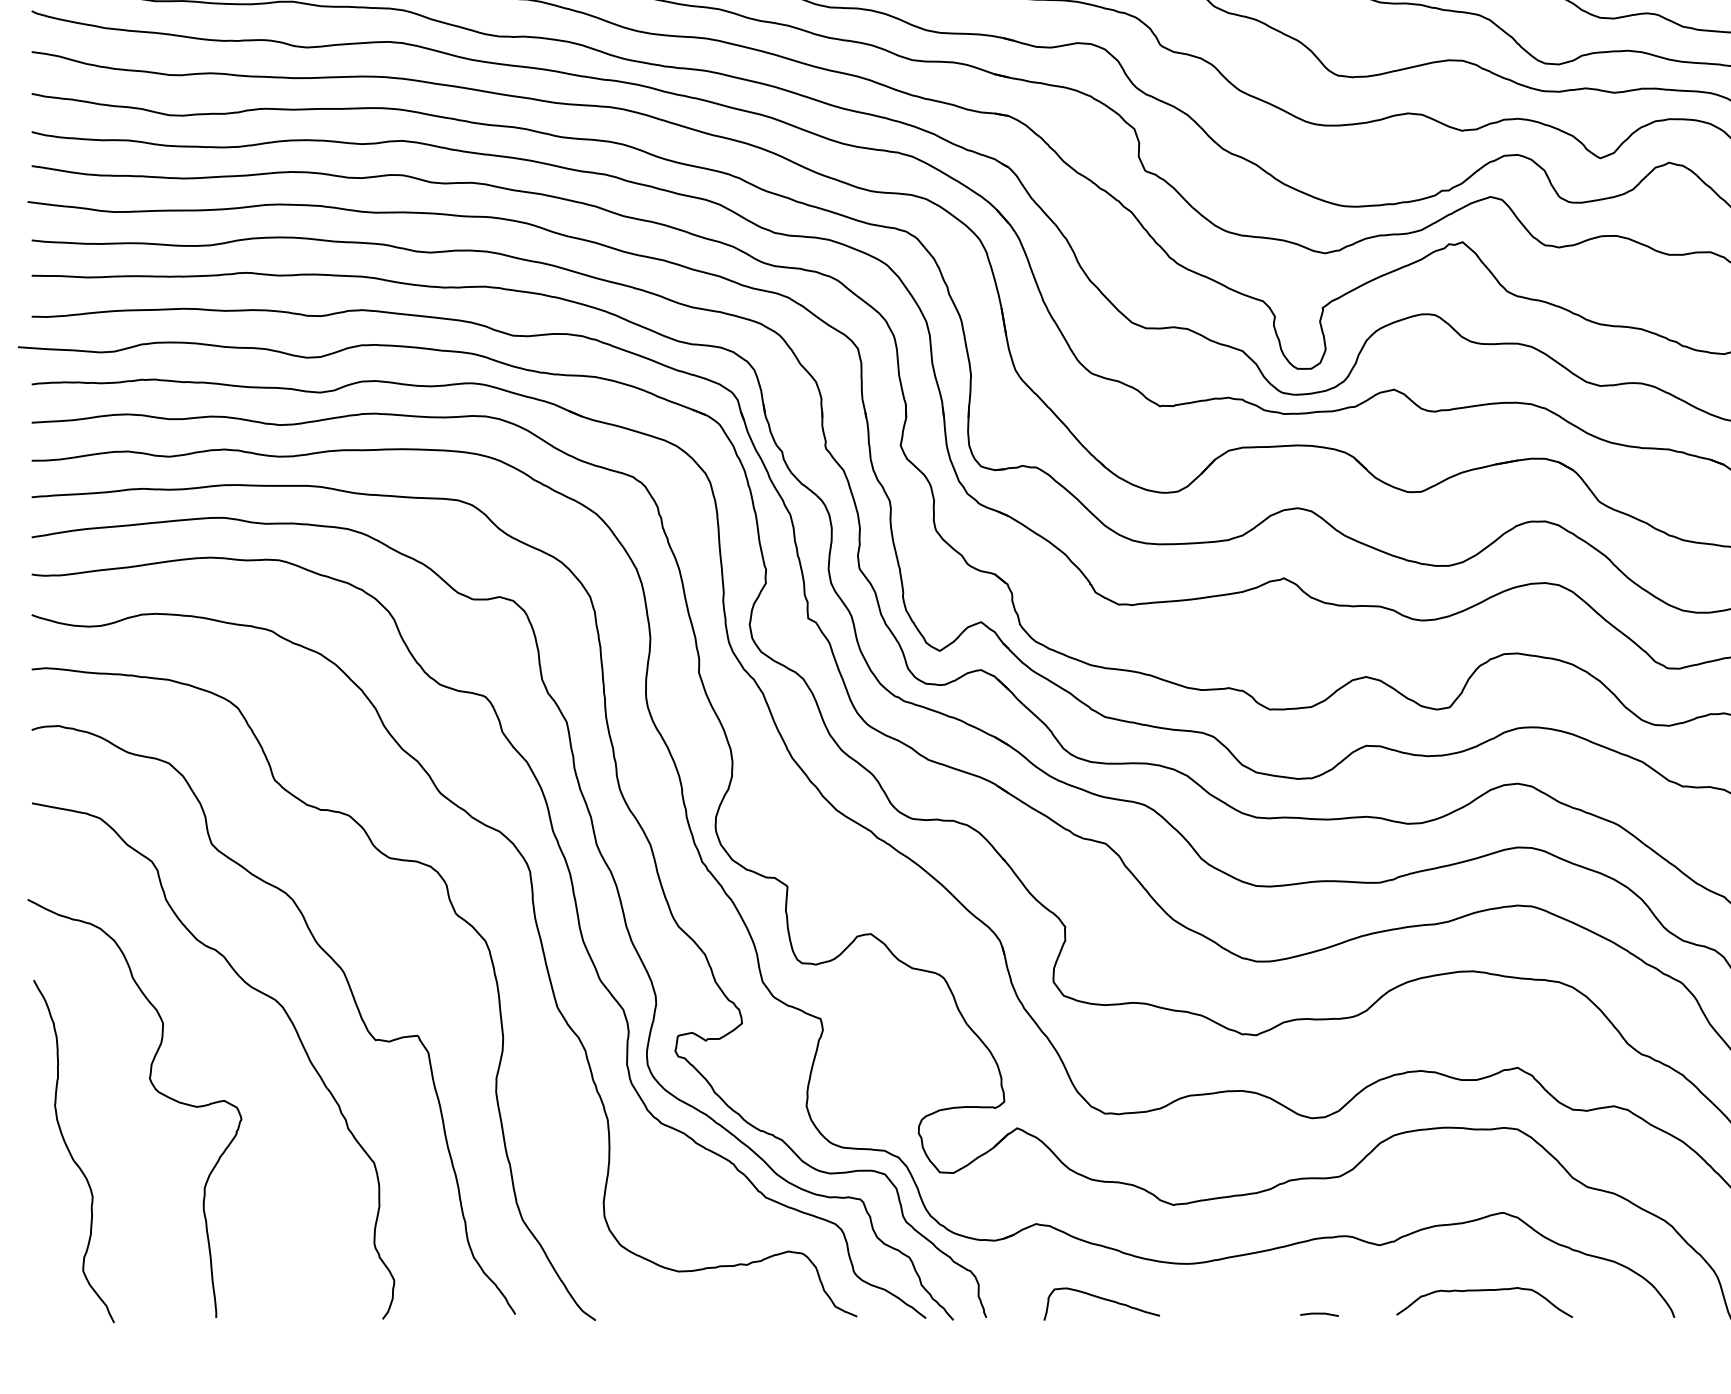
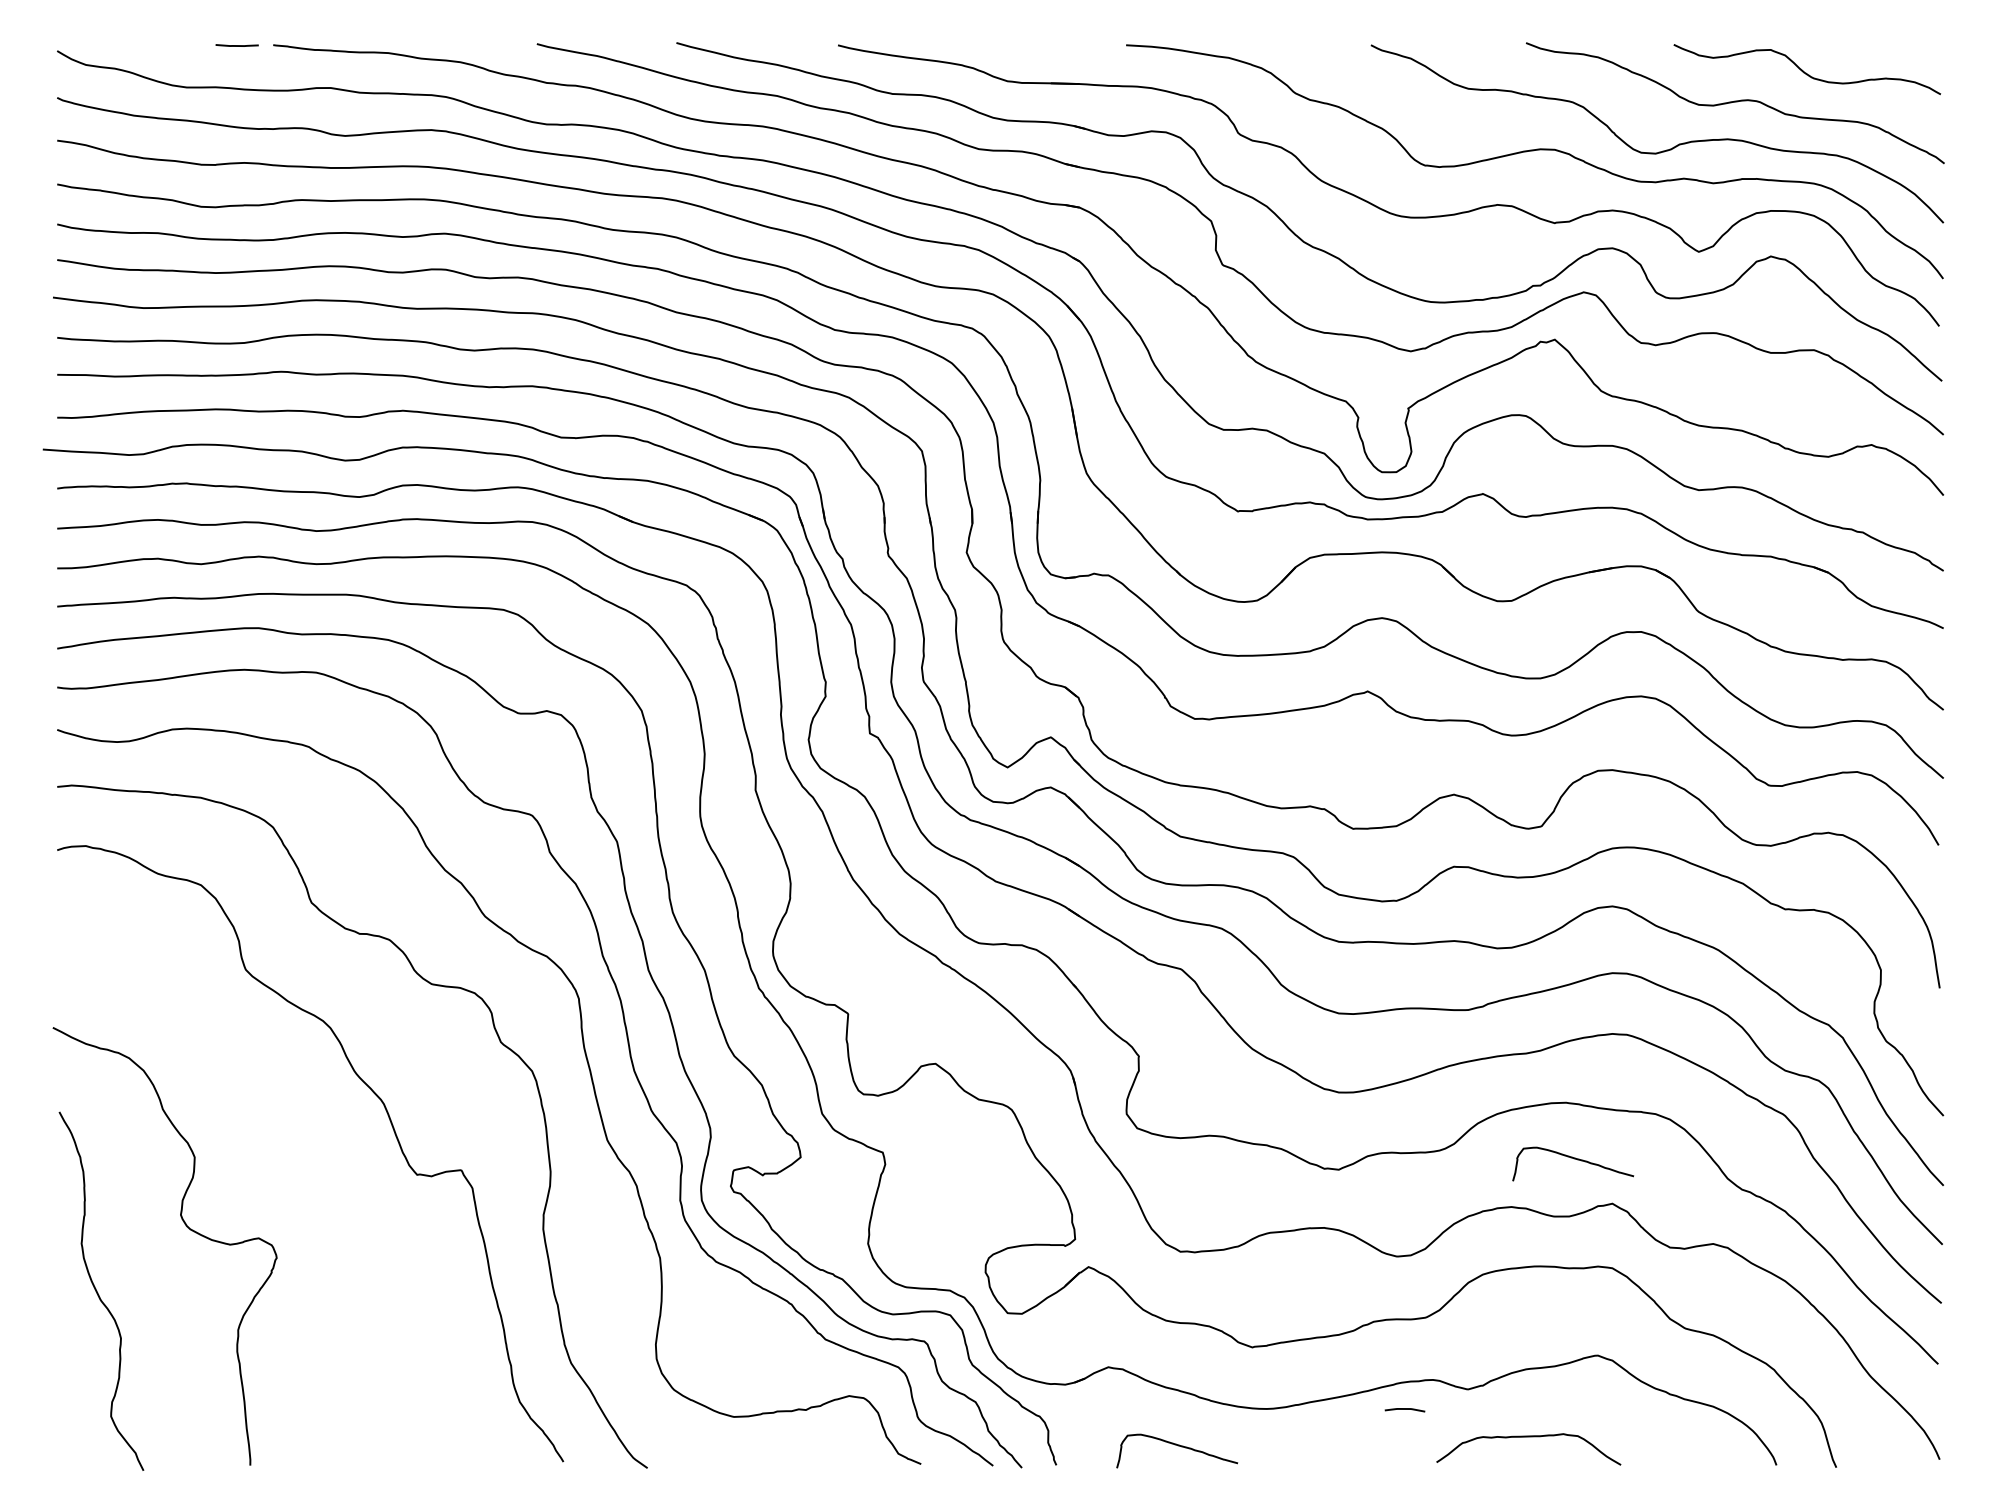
curve: (254, 990) -> (290, 1122), removed
curve: (1481, 1025) -> (1574, 1159), added
curve: (1484, 1291) -> (1528, 1437), moved
curve: (1319, 1314) -> (1404, 1409), moved

